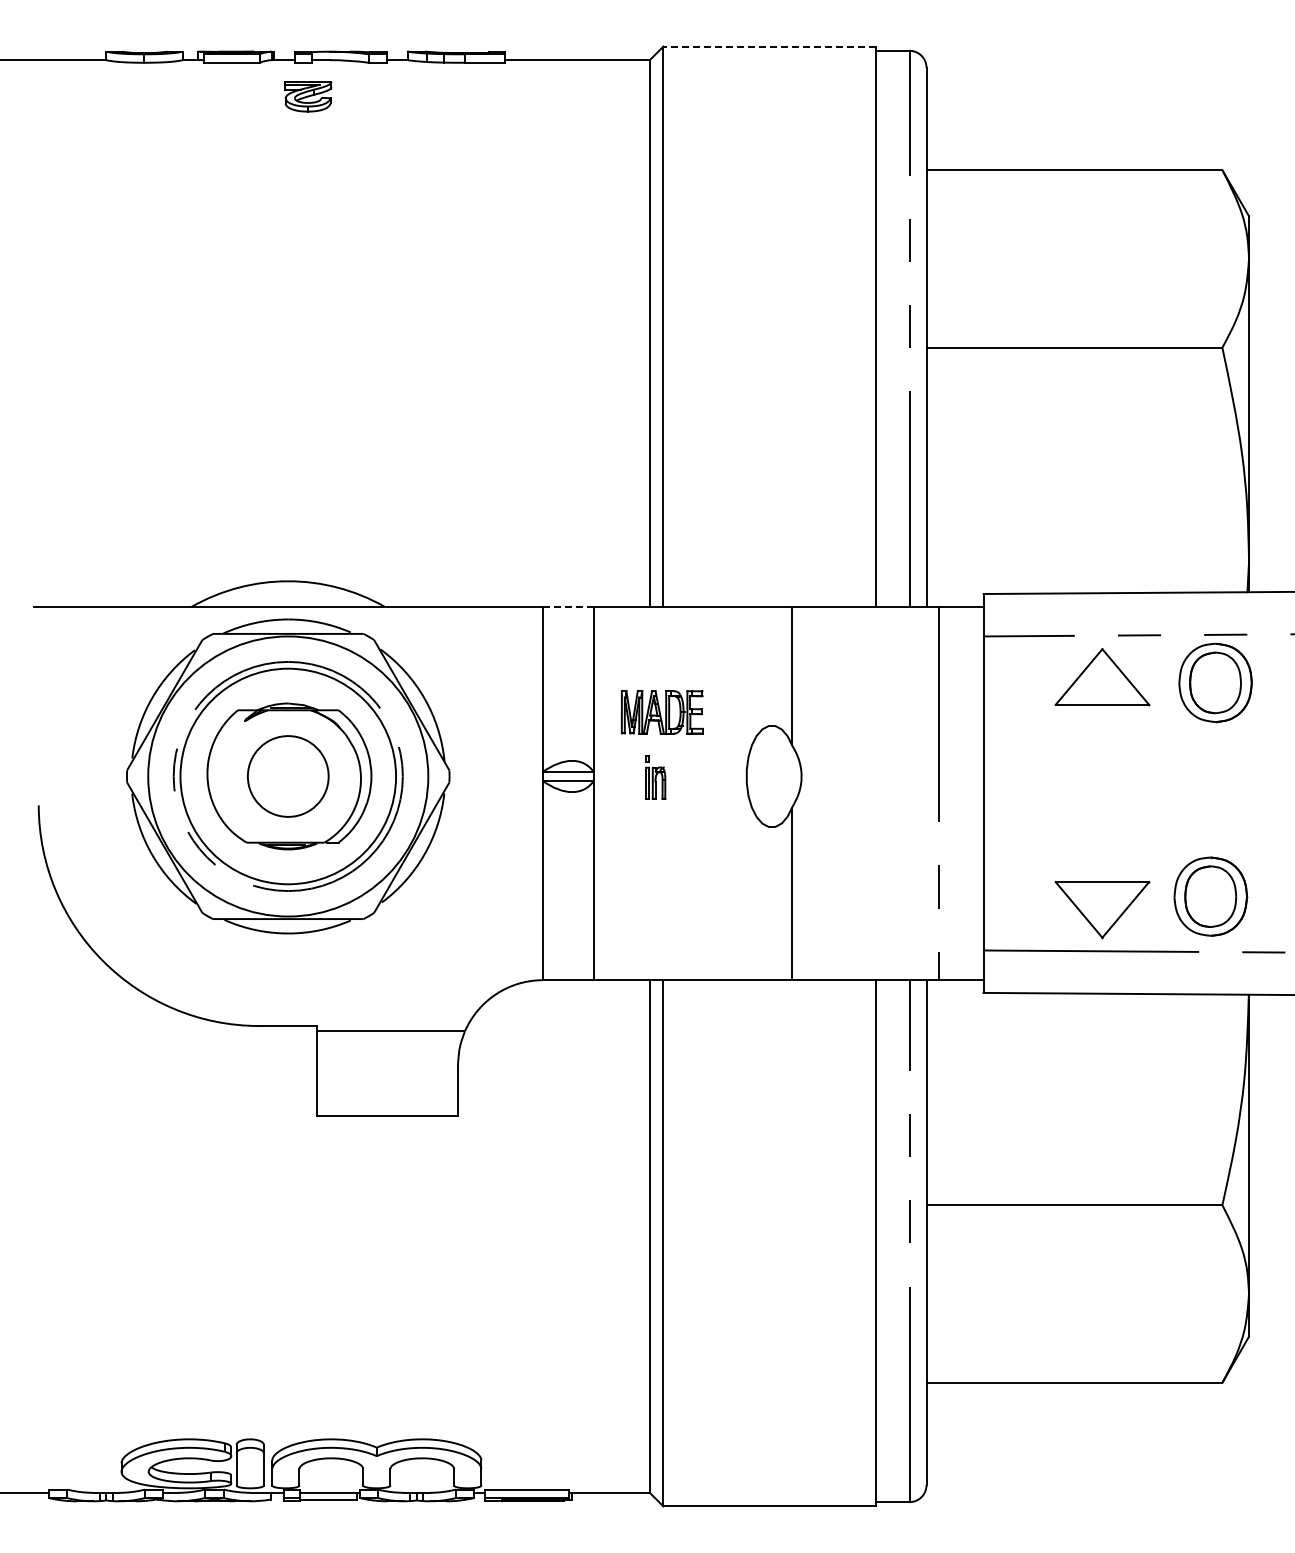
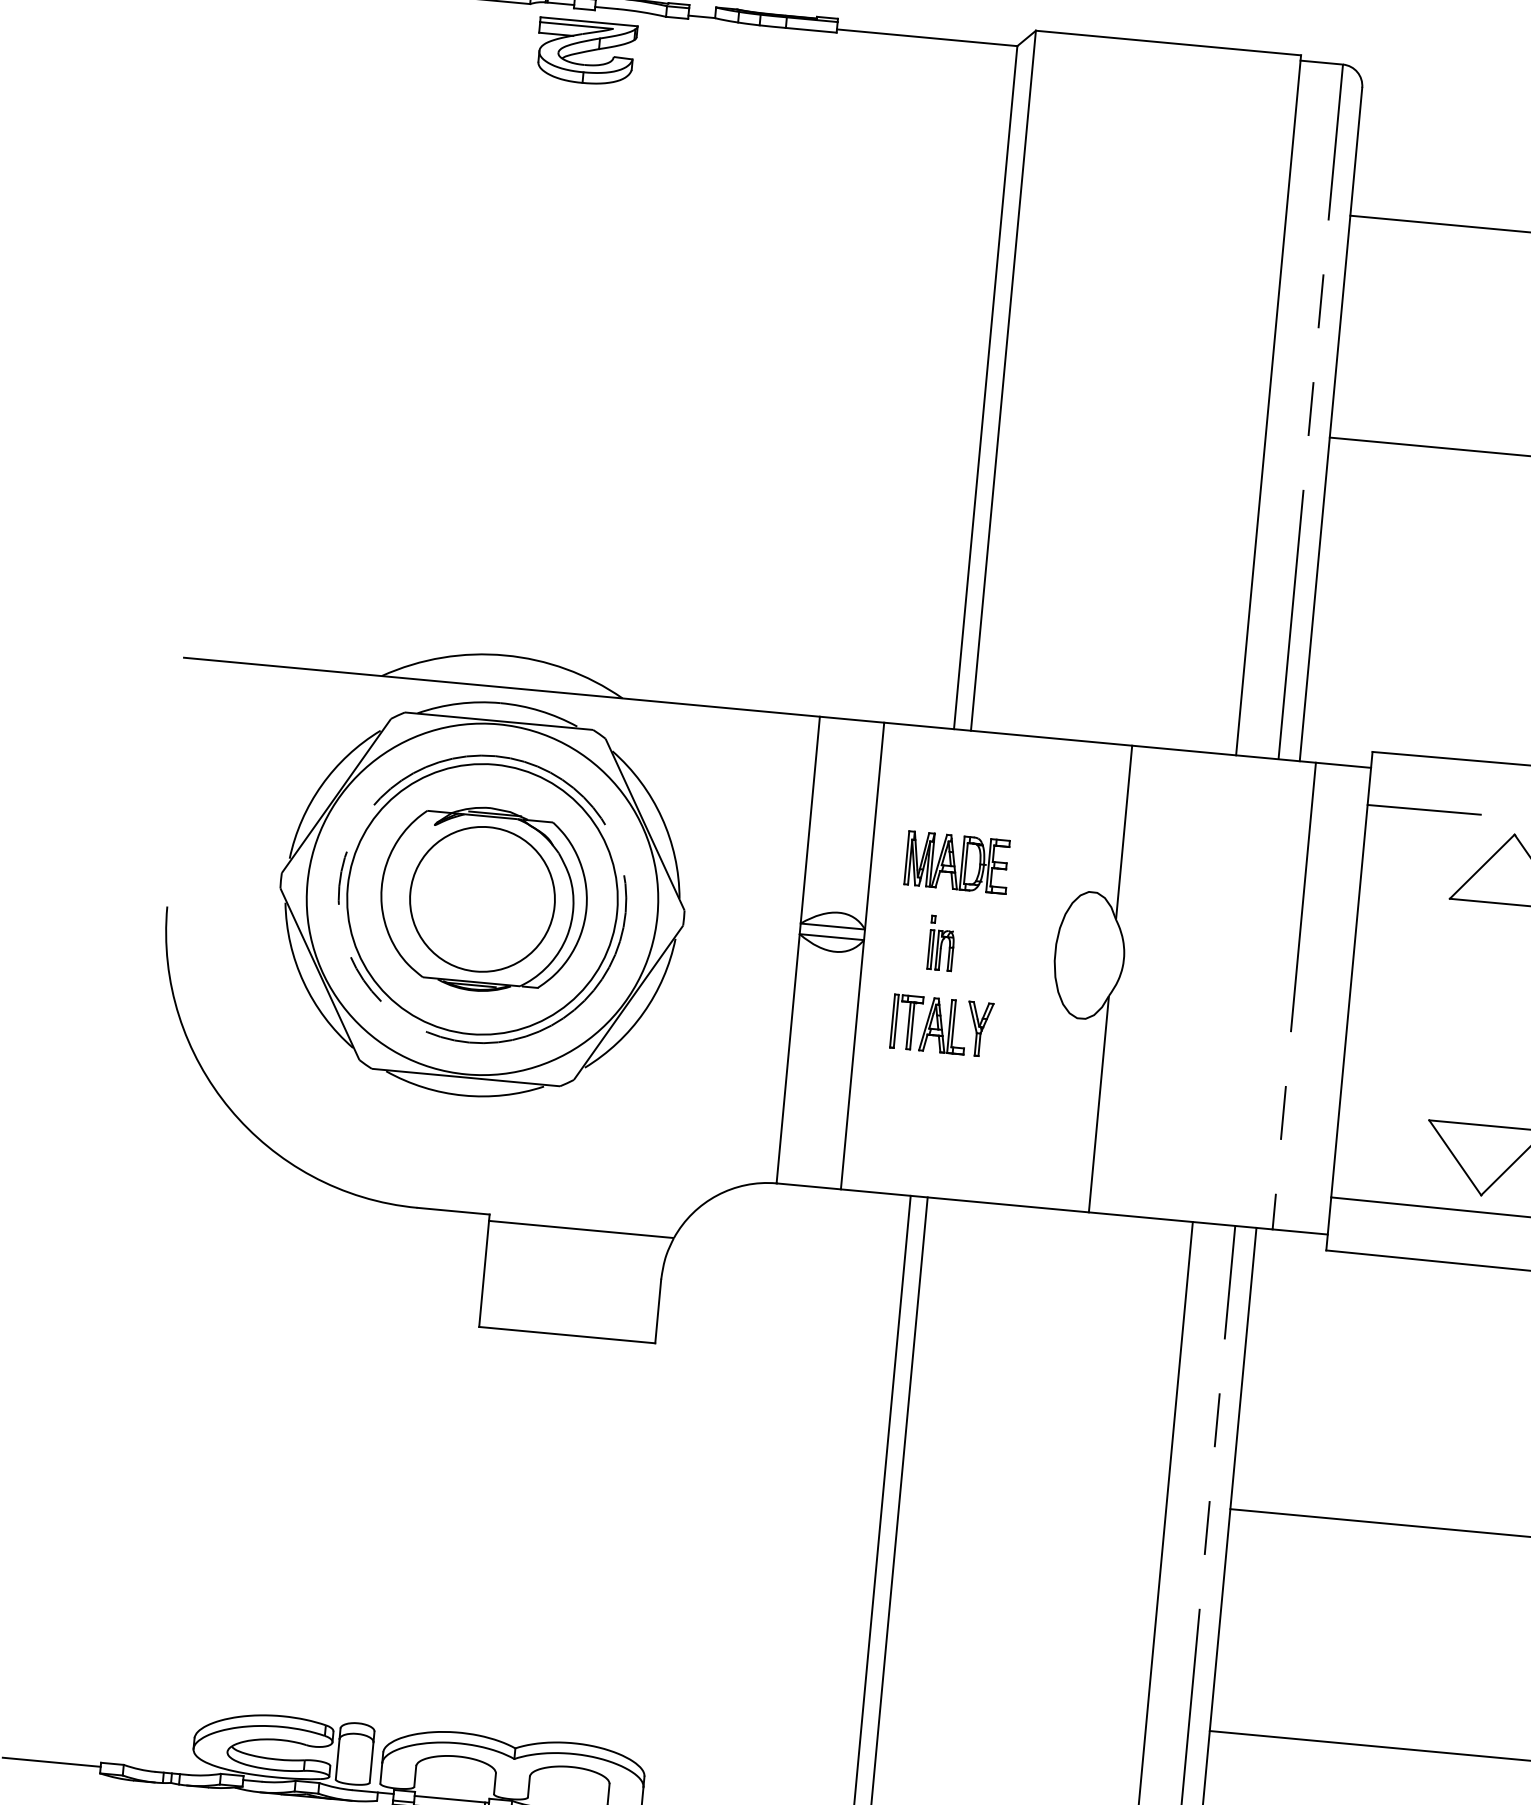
line: (769, 46) -> (1168, 42), dashed -> solid
part: (307, 96) -> (585, 51), size x1.67
line: (568, 606) -> (852, 719), dashed -> solid
circle: (287, 776) -> (481, 899), size x1.43
part: (661, 842) -> (941, 1025), added

